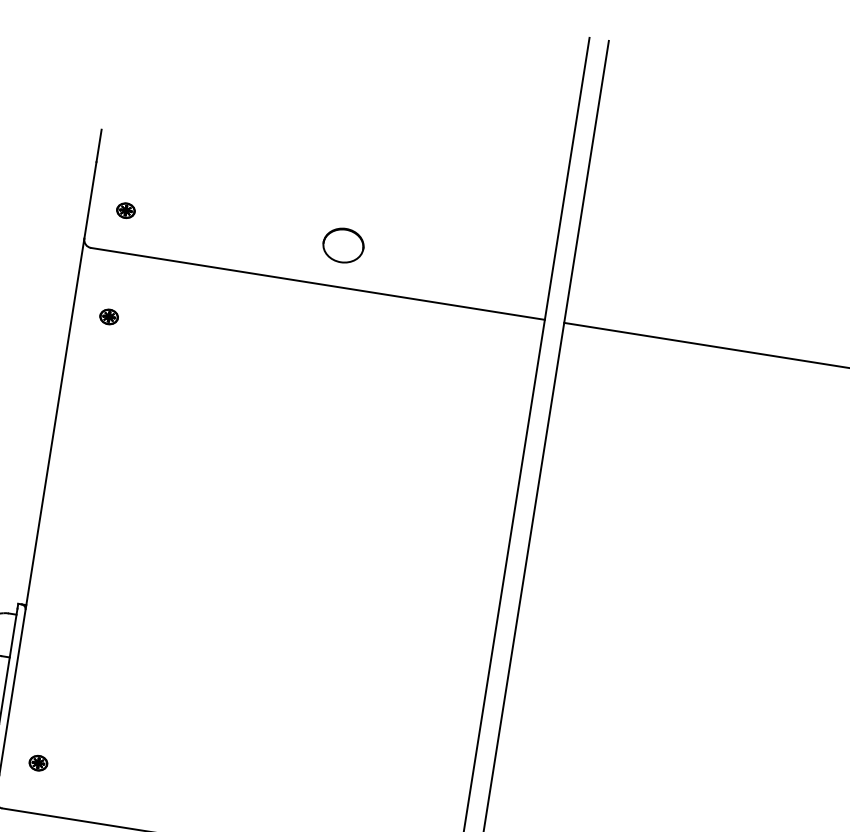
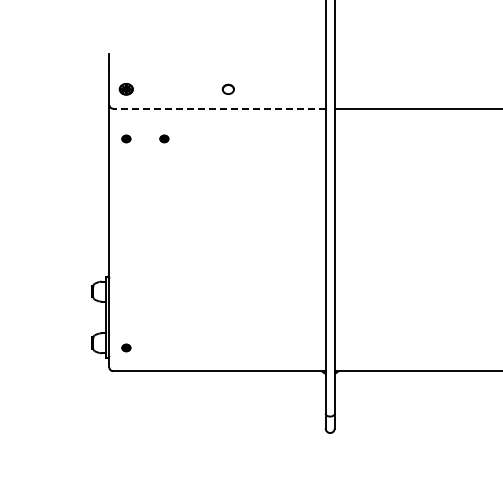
part: (126, 209) -> (126, 88), size x1.6
part: (343, 245) -> (228, 89), size x0.6
line: (316, 283) -> (218, 108), solid -> dashed
part: (190, 328) -> (164, 138), added

